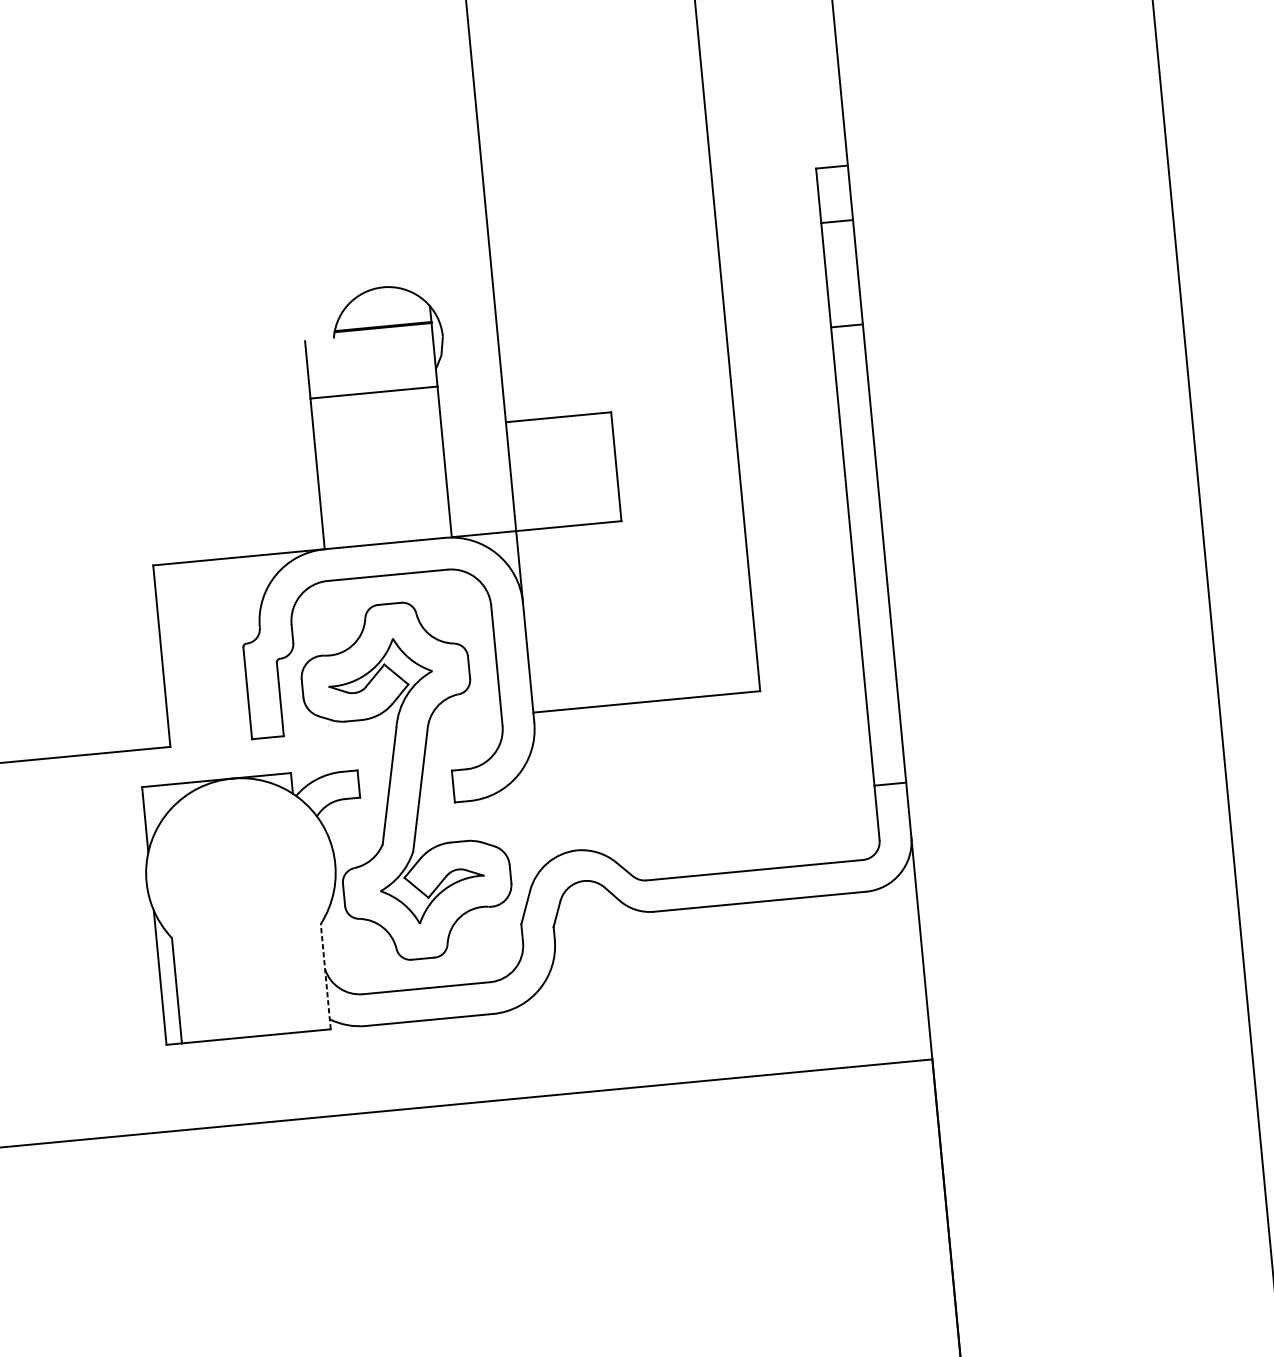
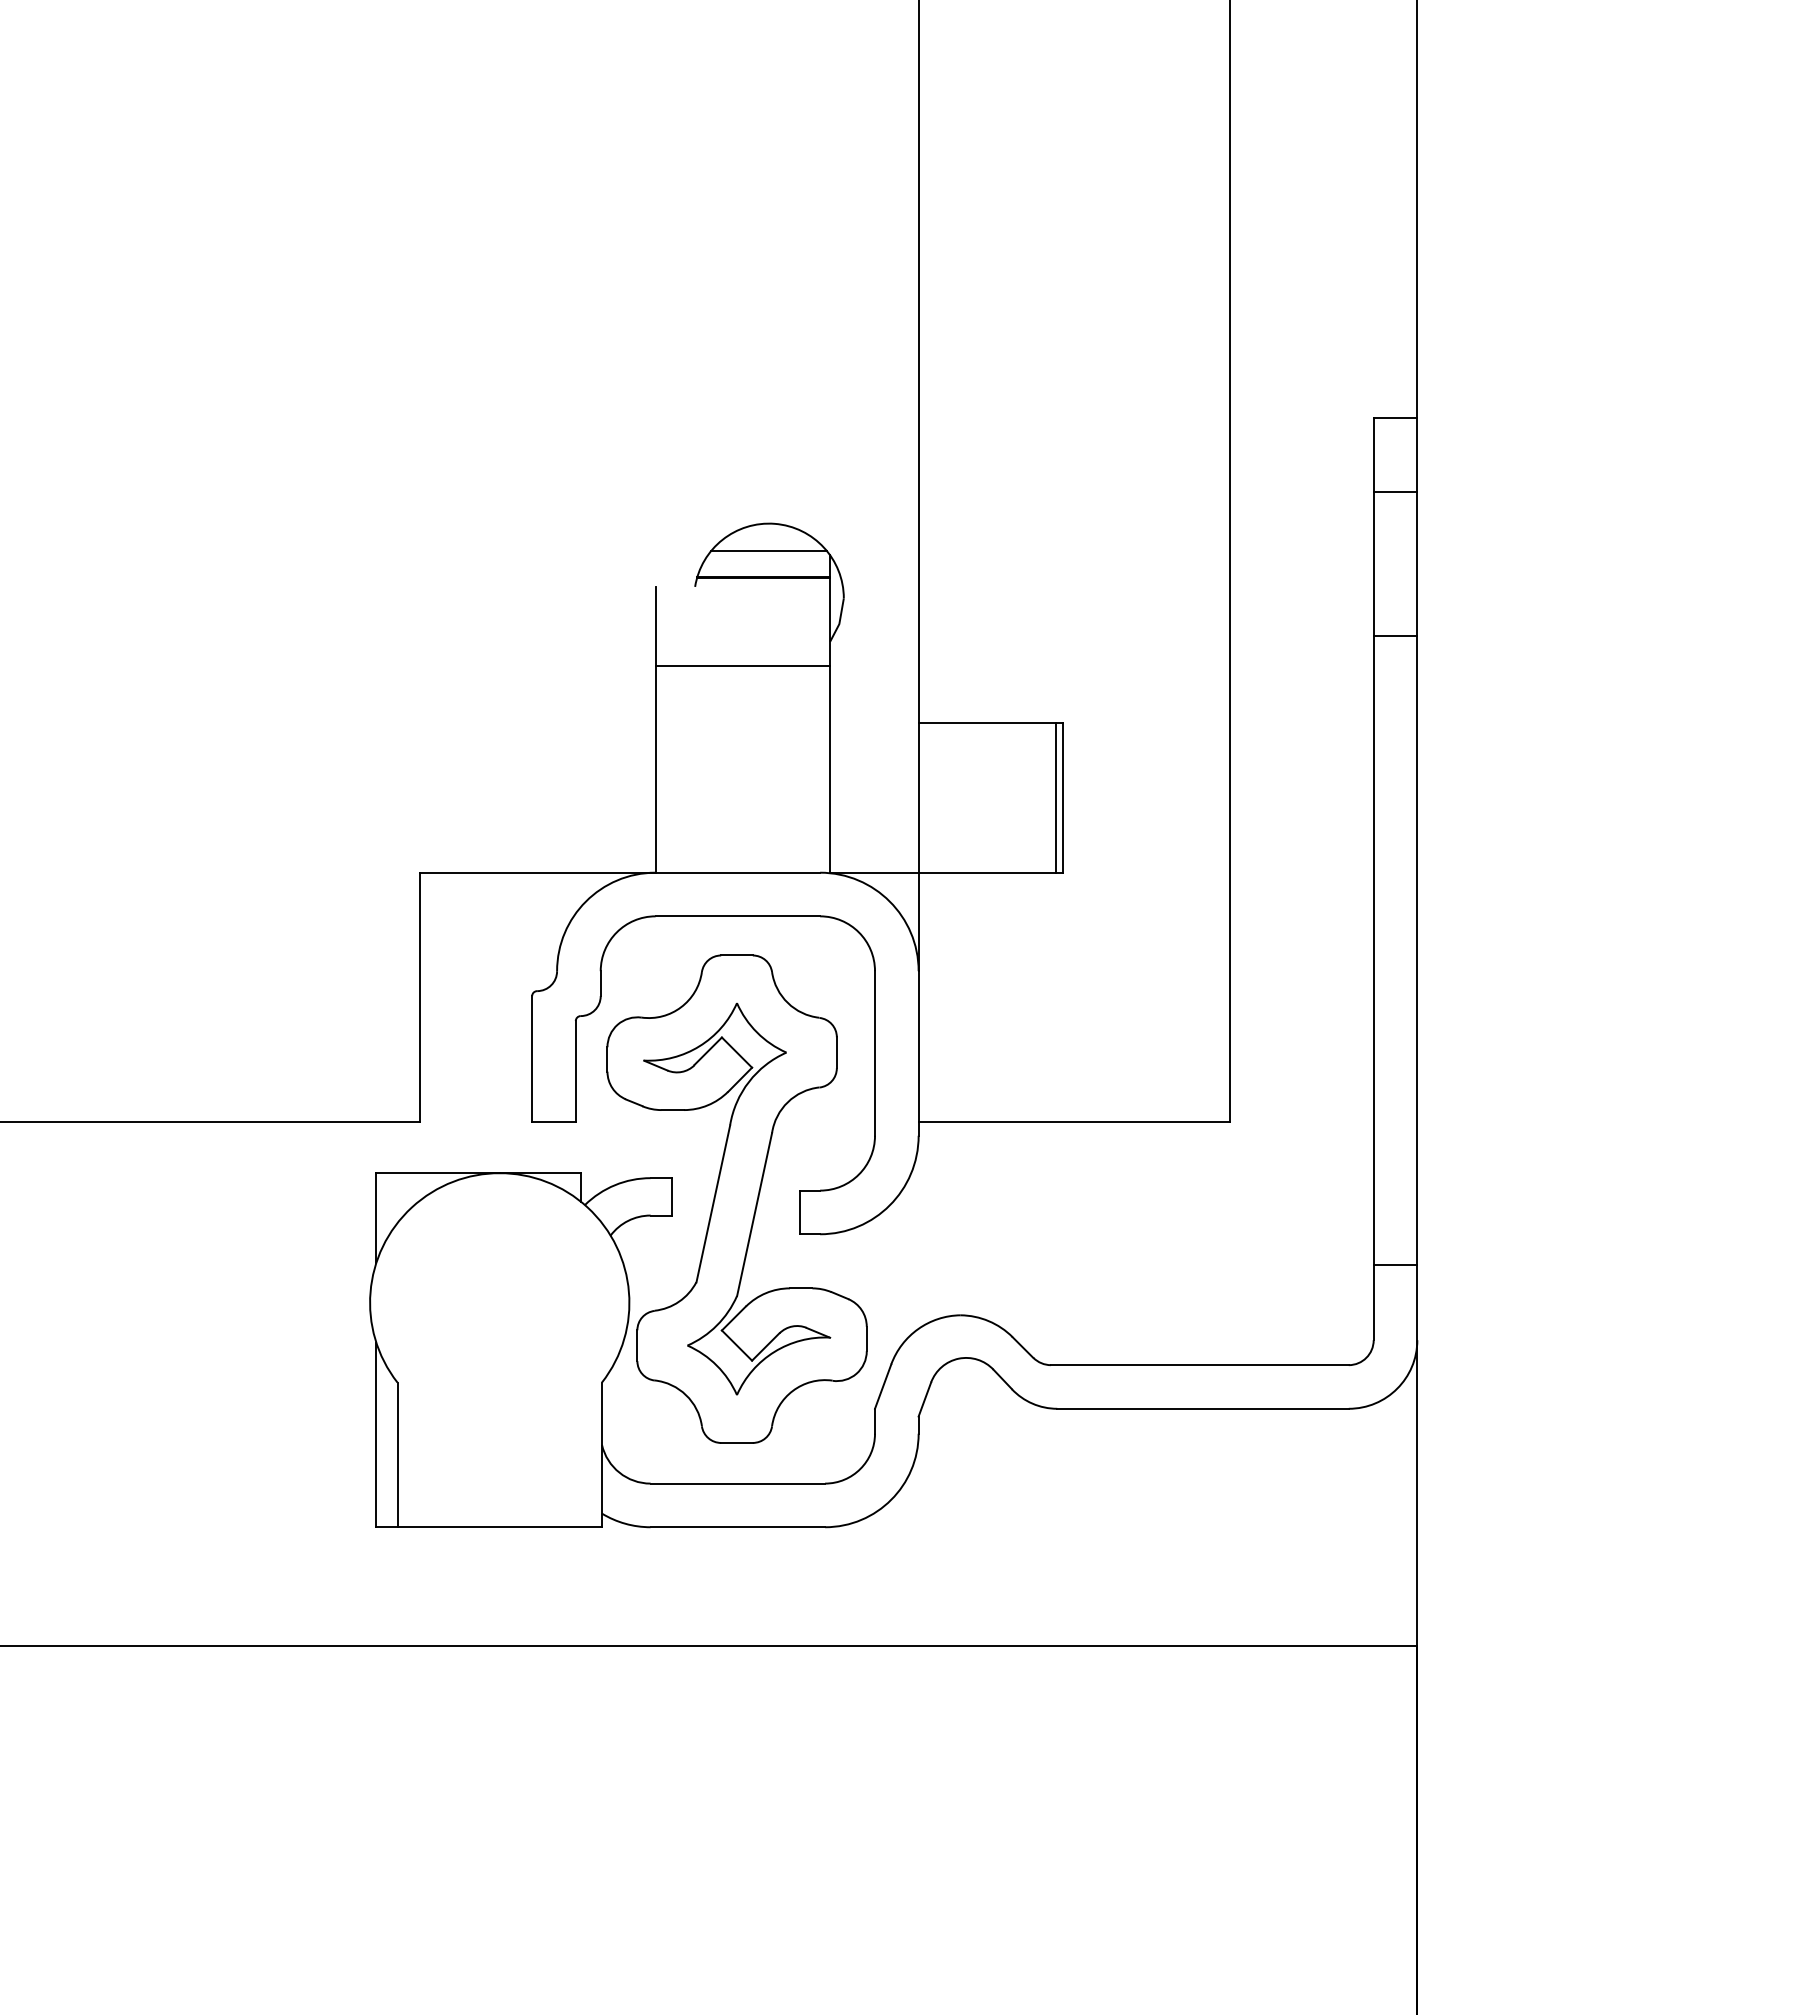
line: (384, 307) -> (768, 551), added
line: (610, 466) -> (1055, 797), added
line: (325, 976) -> (601, 1454), dashed -> solid

